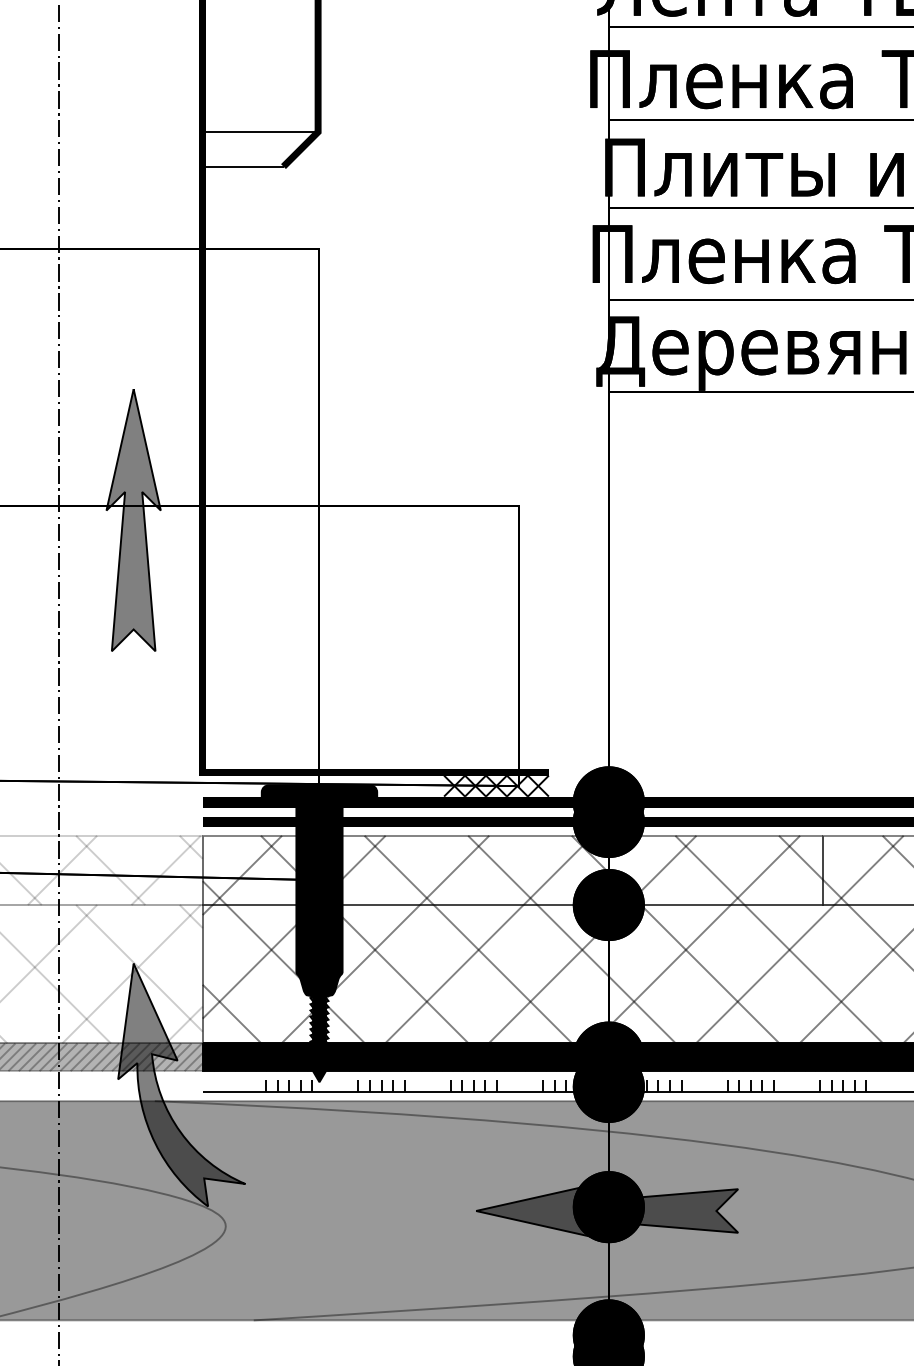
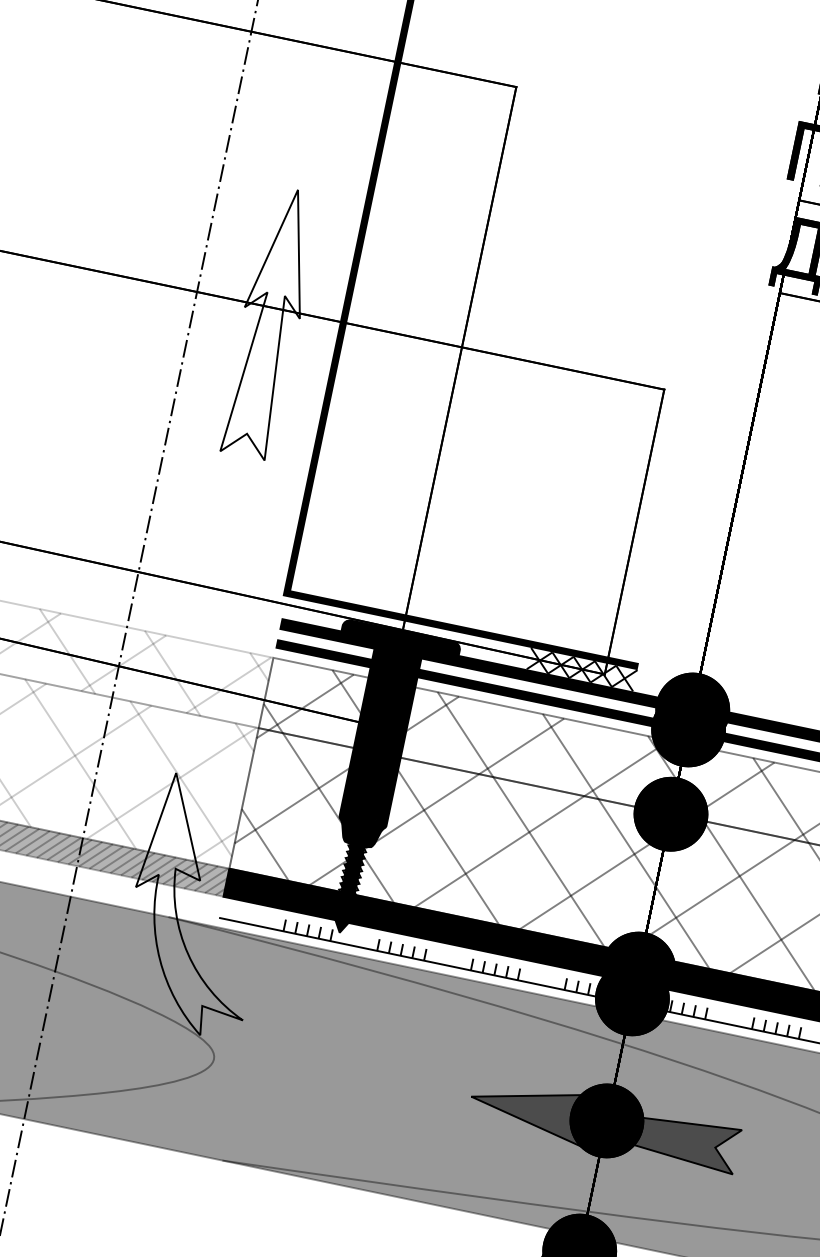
fill: (133, 520) -> (270, 323), removed
fill: (181, 1084) -> (199, 905), removed

